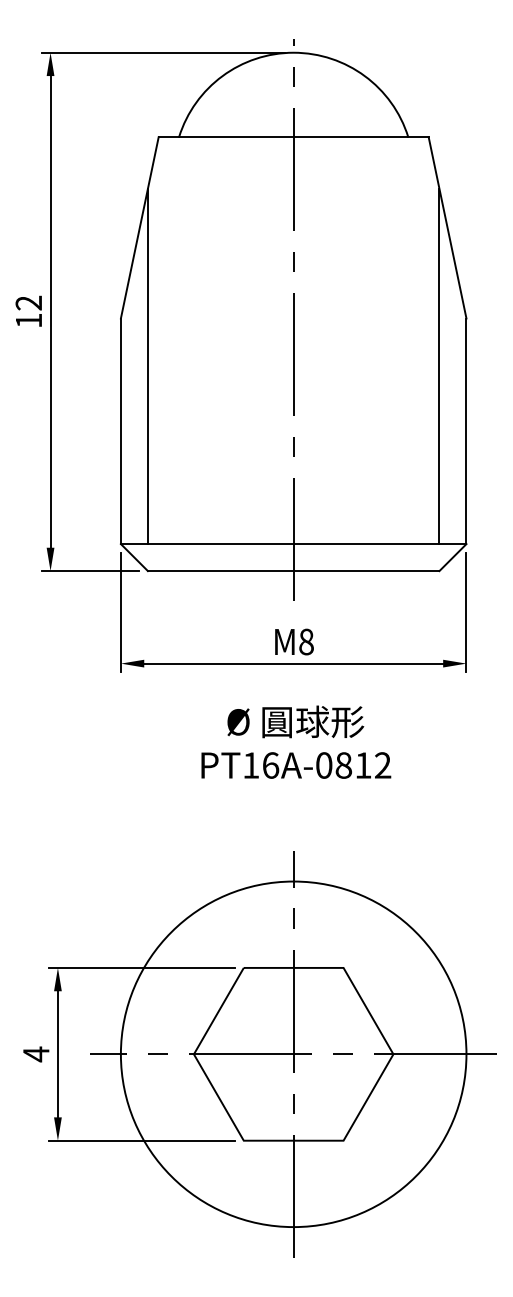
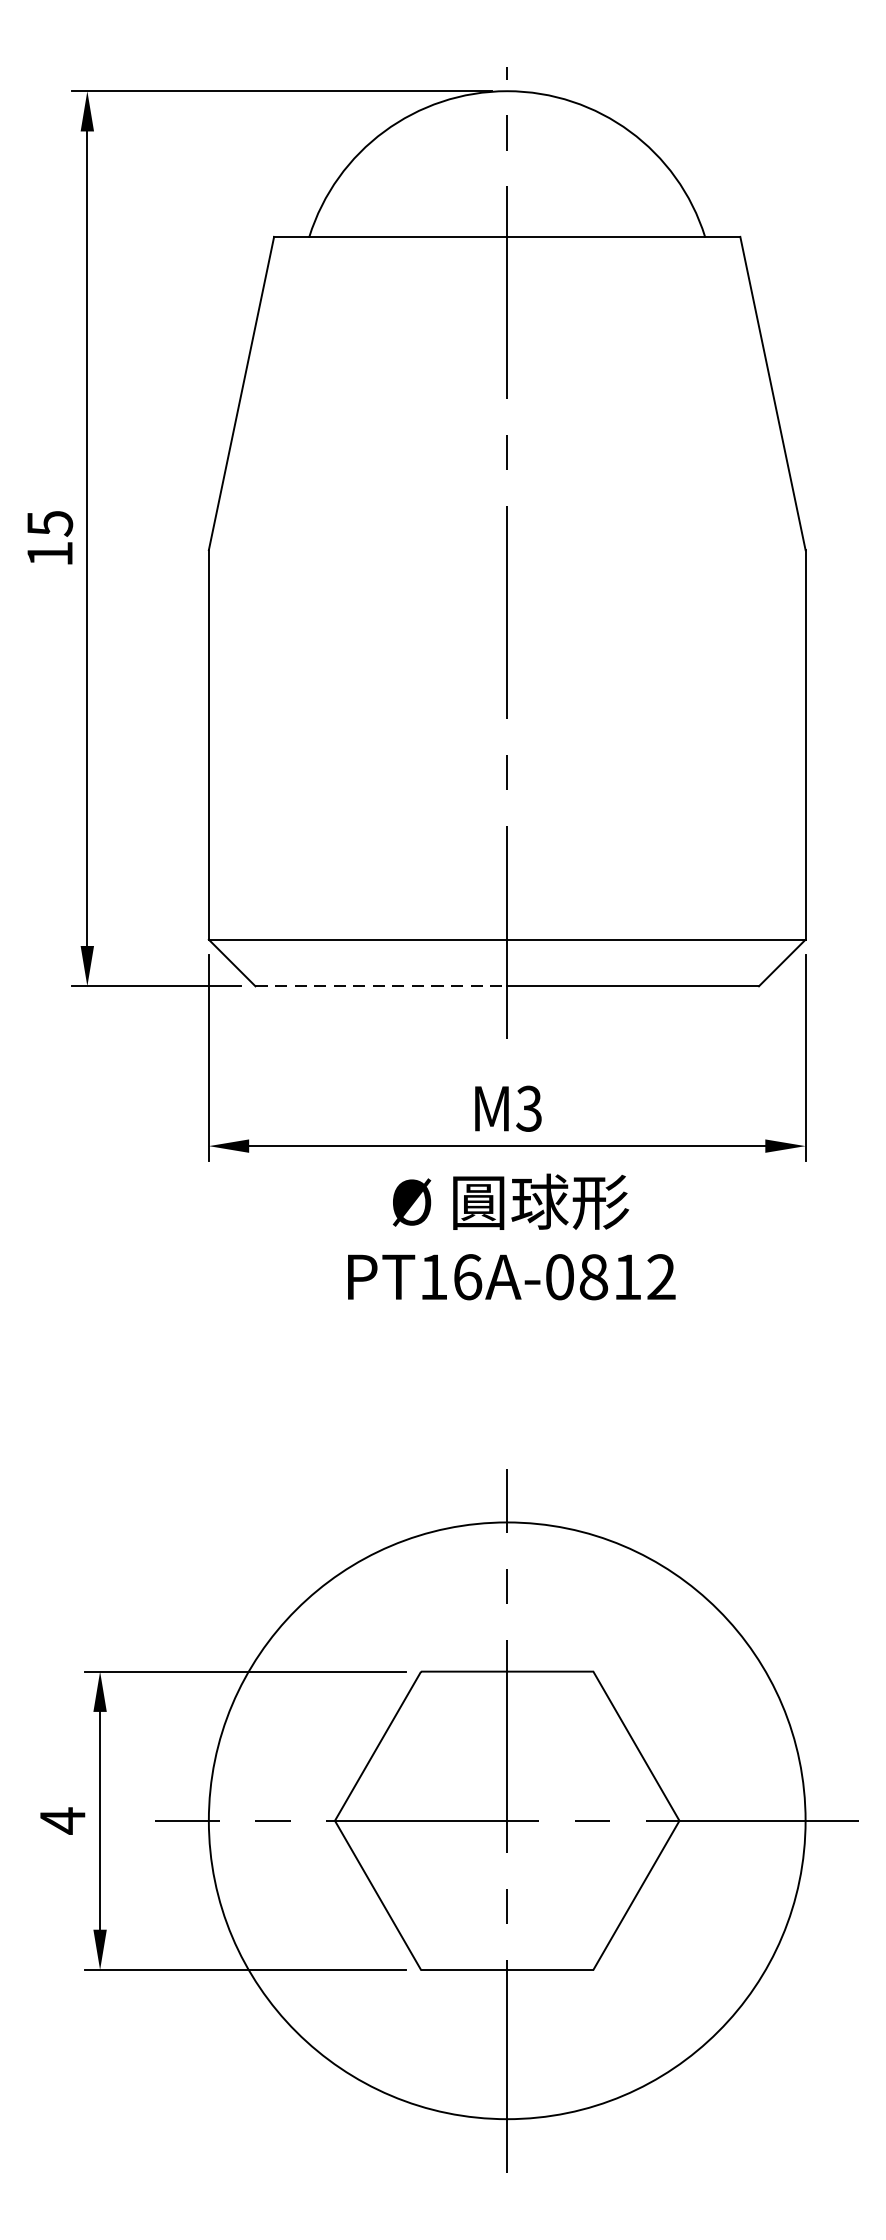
text: (28, 302) -> (49, 522), 12 -> 15
line: (147, 366) -> (254, 633), removed
line: (439, 366) -> (759, 633), removed
line: (220, 571) -> (380, 987), solid -> dashed
text: (306, 641) -> (529, 1107), 8 -> 3
text: (296, 741) -> (512, 1235), moved

